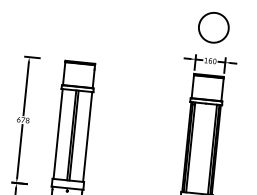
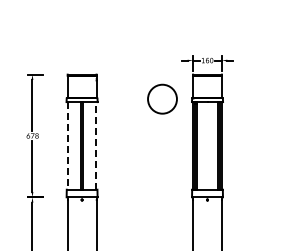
circle: (213, 27) -> (162, 98), moved
line: (57, 133) -> (67, 145), solid -> dashed
line: (87, 136) -> (96, 145), solid -> dashed

